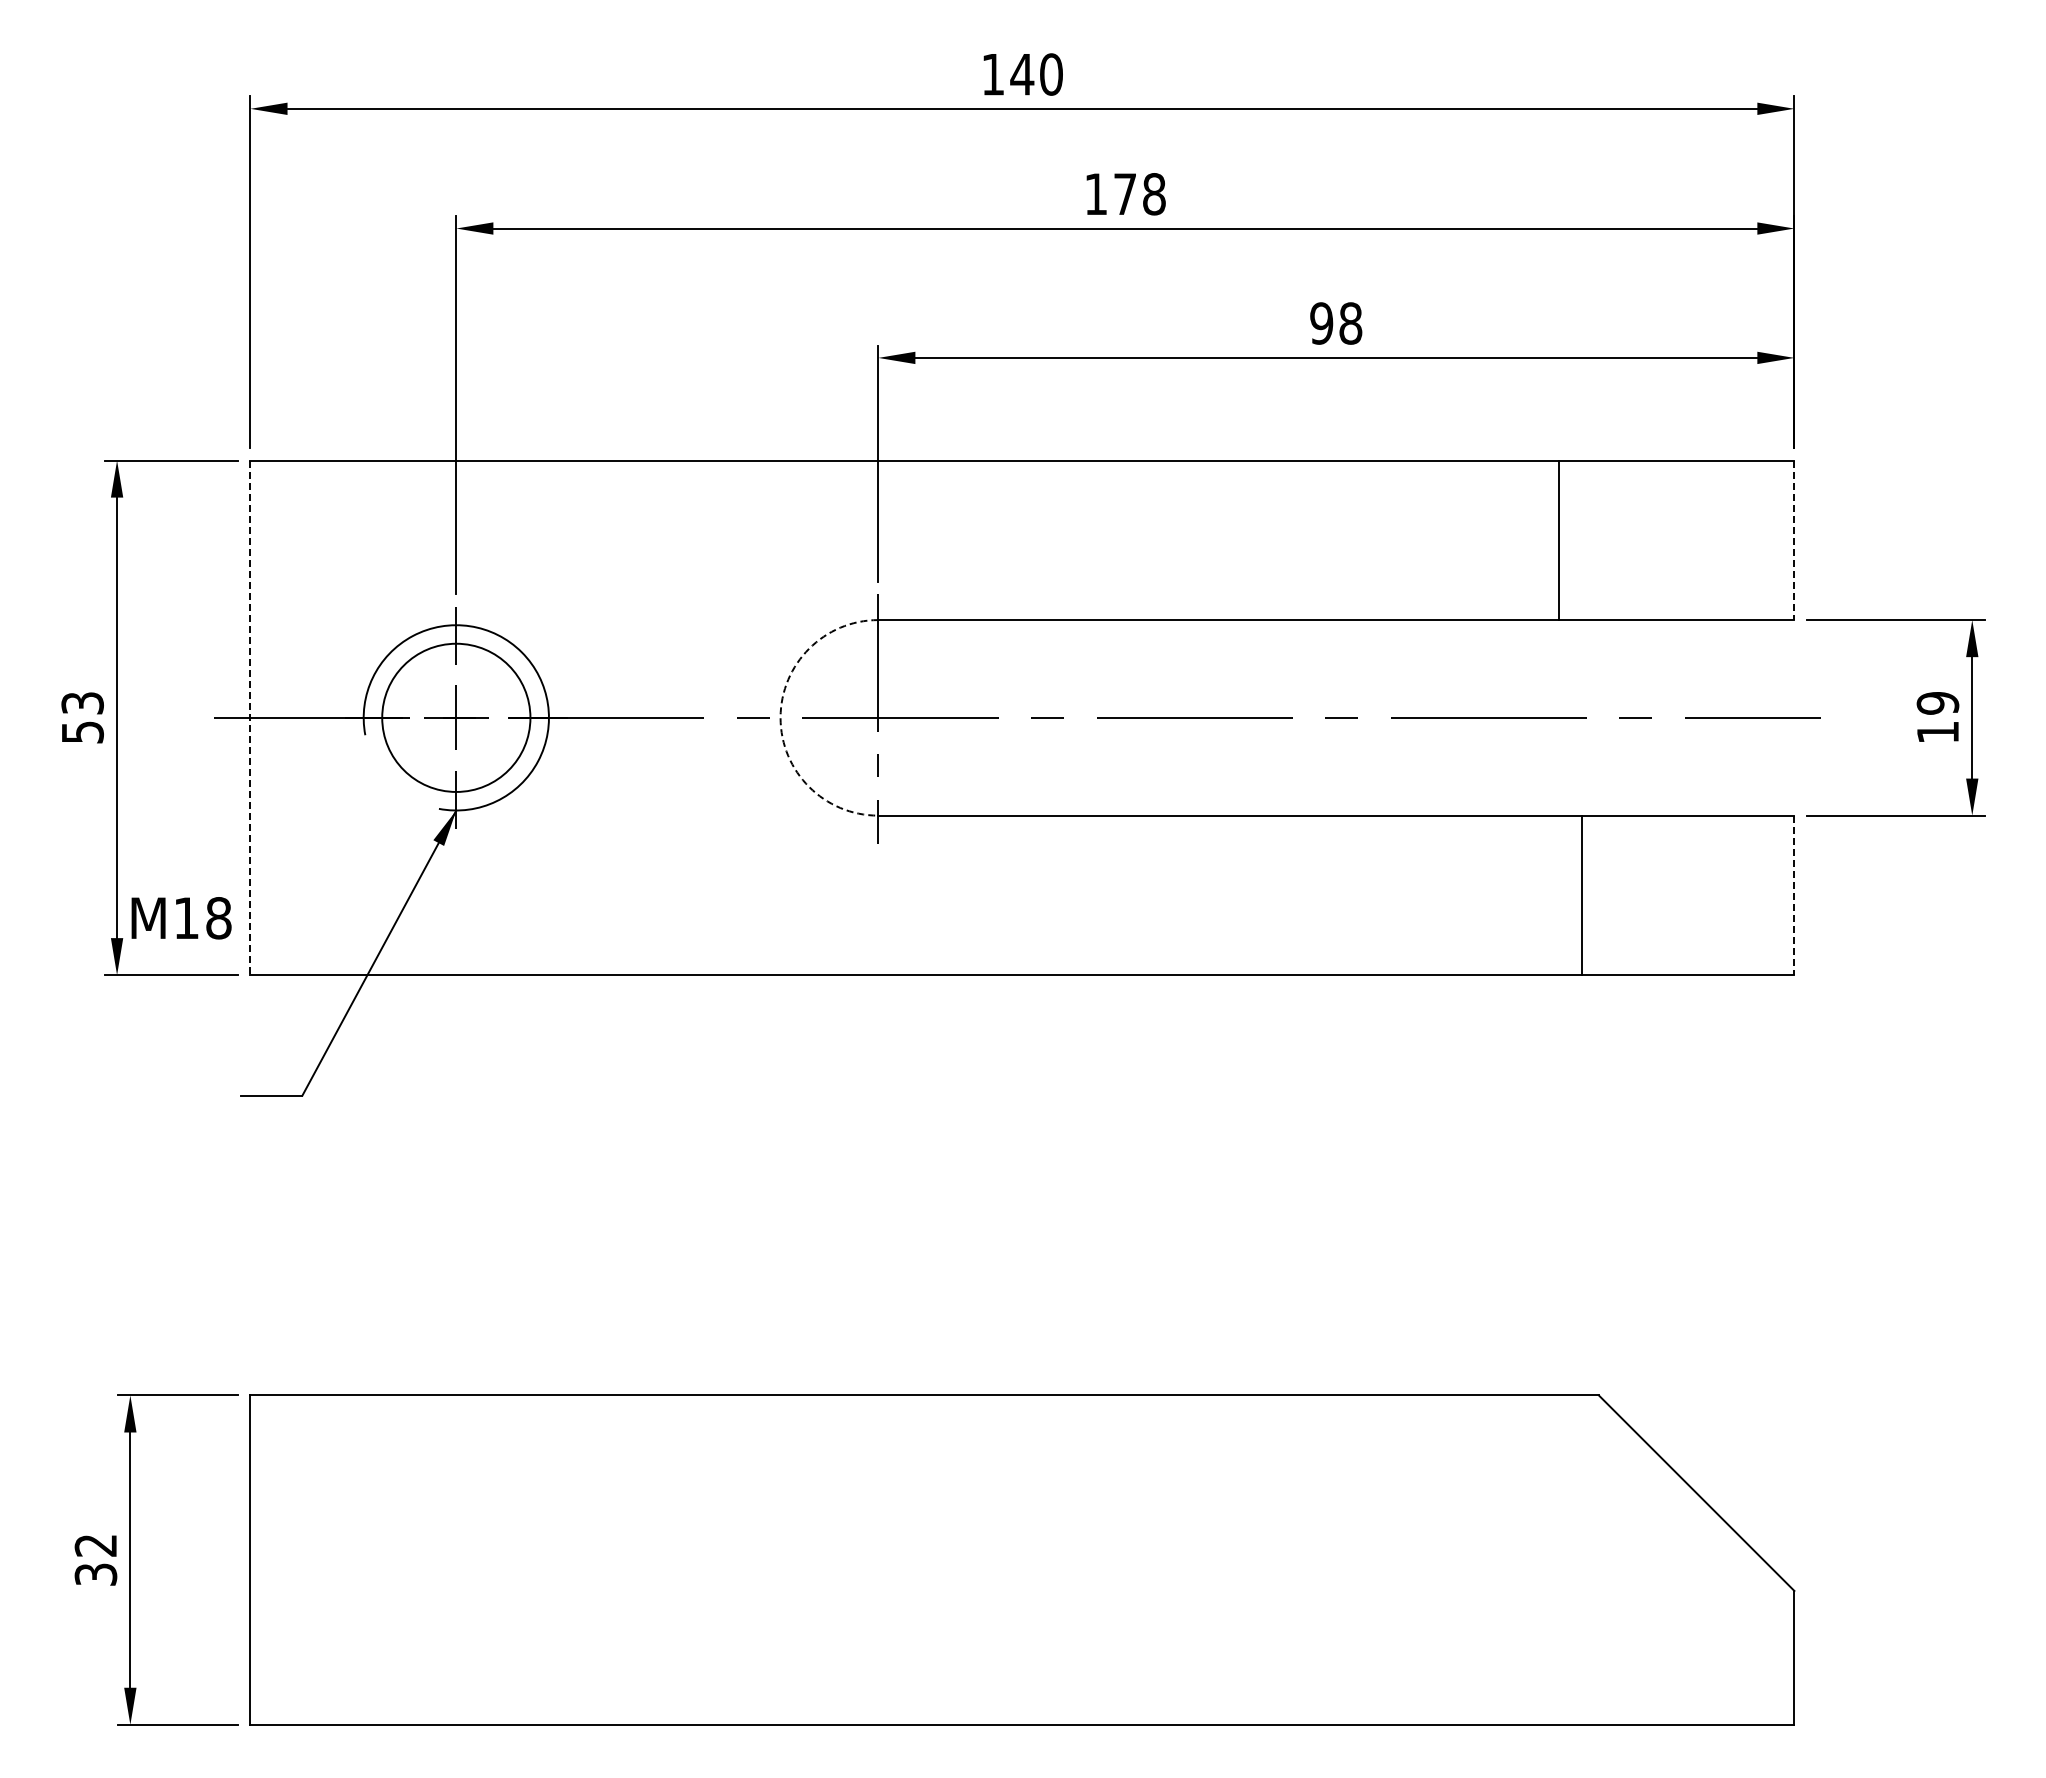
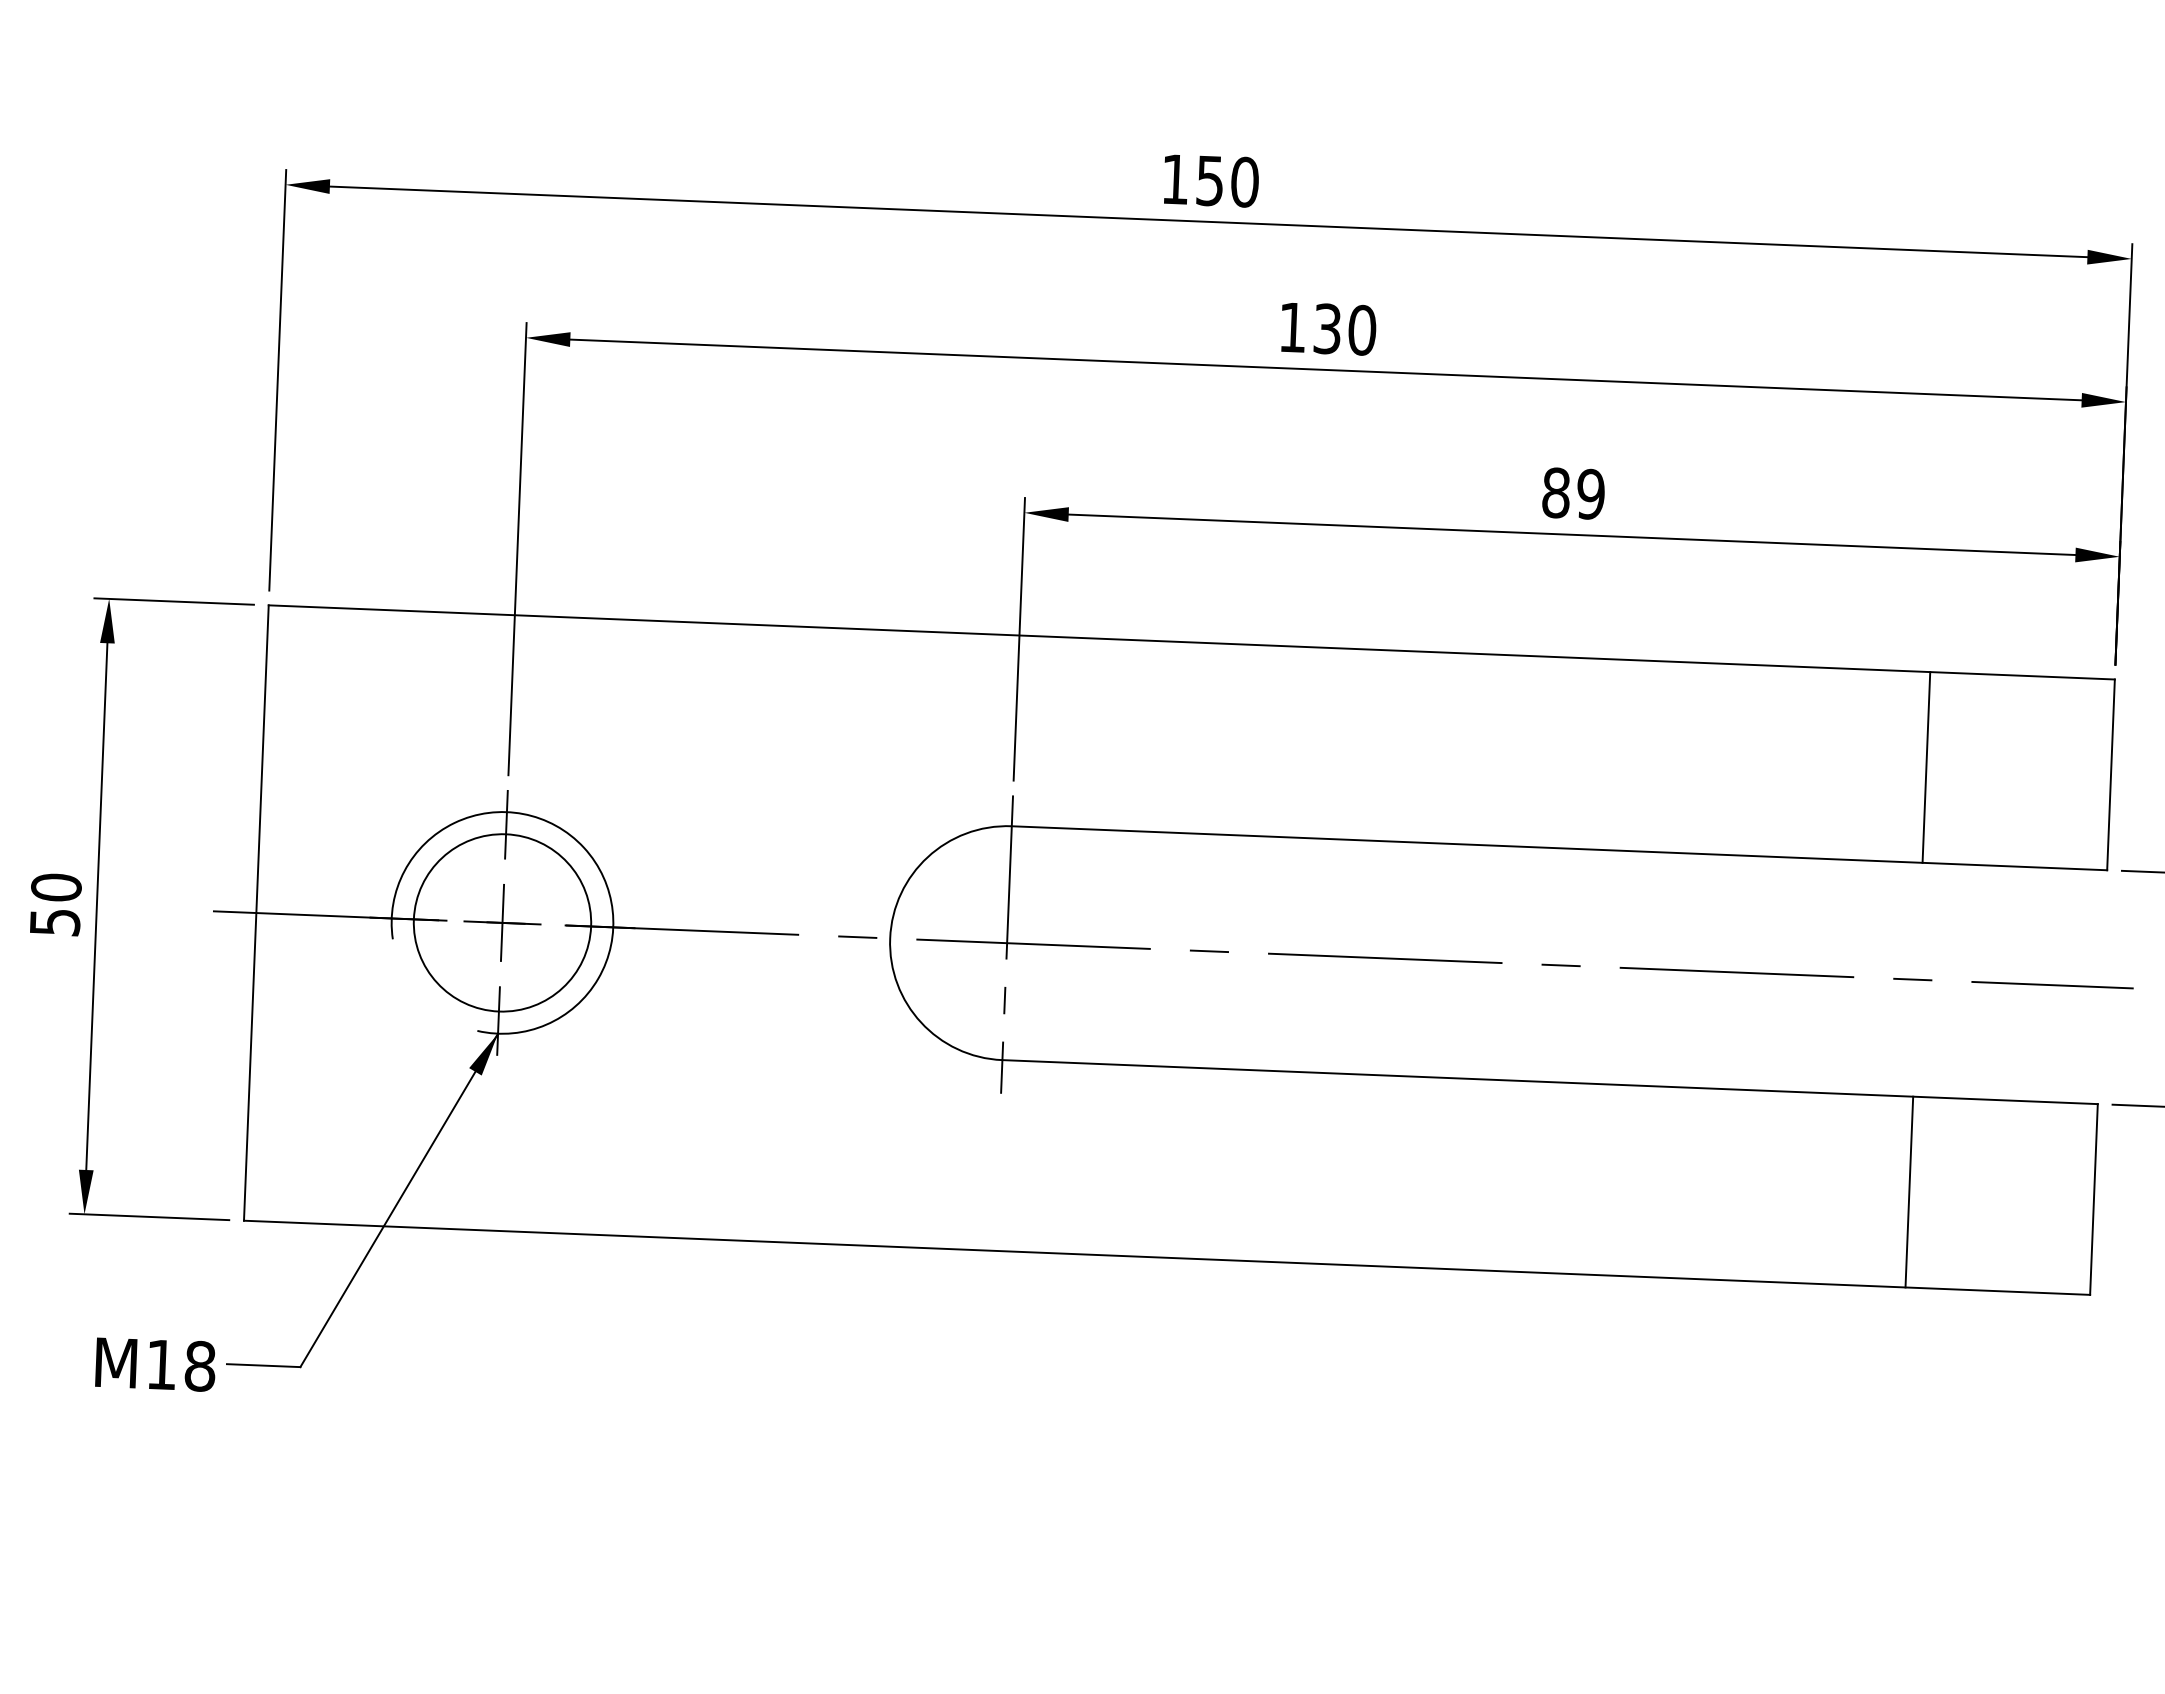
text: (1022, 74) -> (1210, 180), 140 -> 150
text: (1139, 194) -> (1344, 329), 178 -> 130
text: (1336, 323) -> (1573, 493), 98 -> 89
line: (1559, 540) -> (1926, 767), moved
line: (1794, 540) -> (2111, 775), dashed -> solid
text: (82, 702) -> (56, 886), 53 -> 50
arc: (780, 717) -> (890, 938), dashed -> solid
line: (250, 718) -> (256, 913), dashed -> solid
line: (1582, 895) -> (1909, 1192), moved
line: (1794, 895) -> (2094, 1199), dashed -> solid
text: (181, 918) -> (155, 1364), moved

